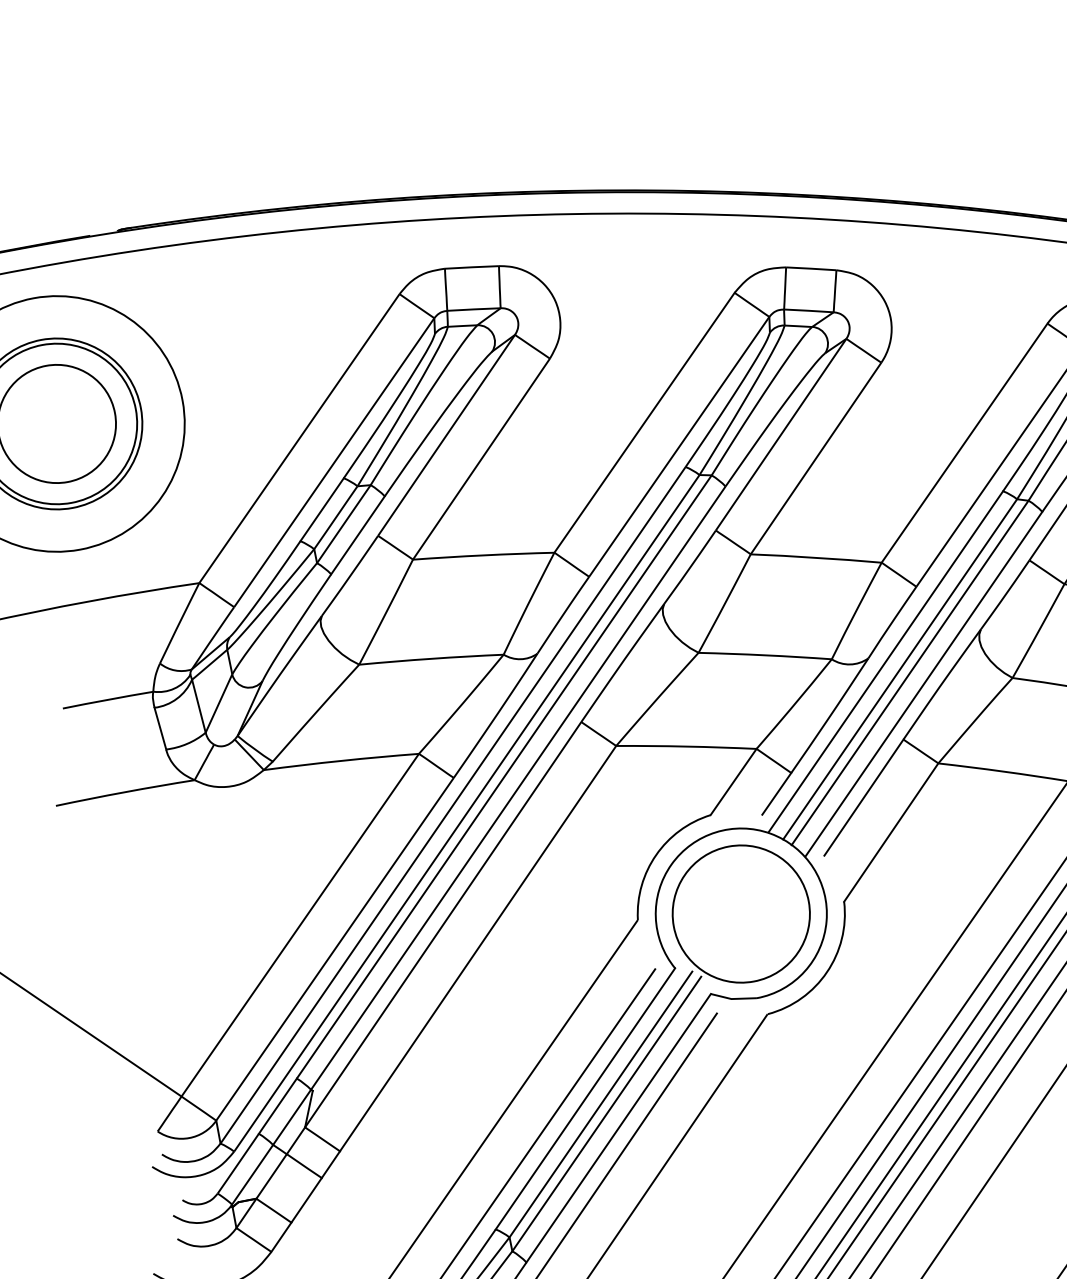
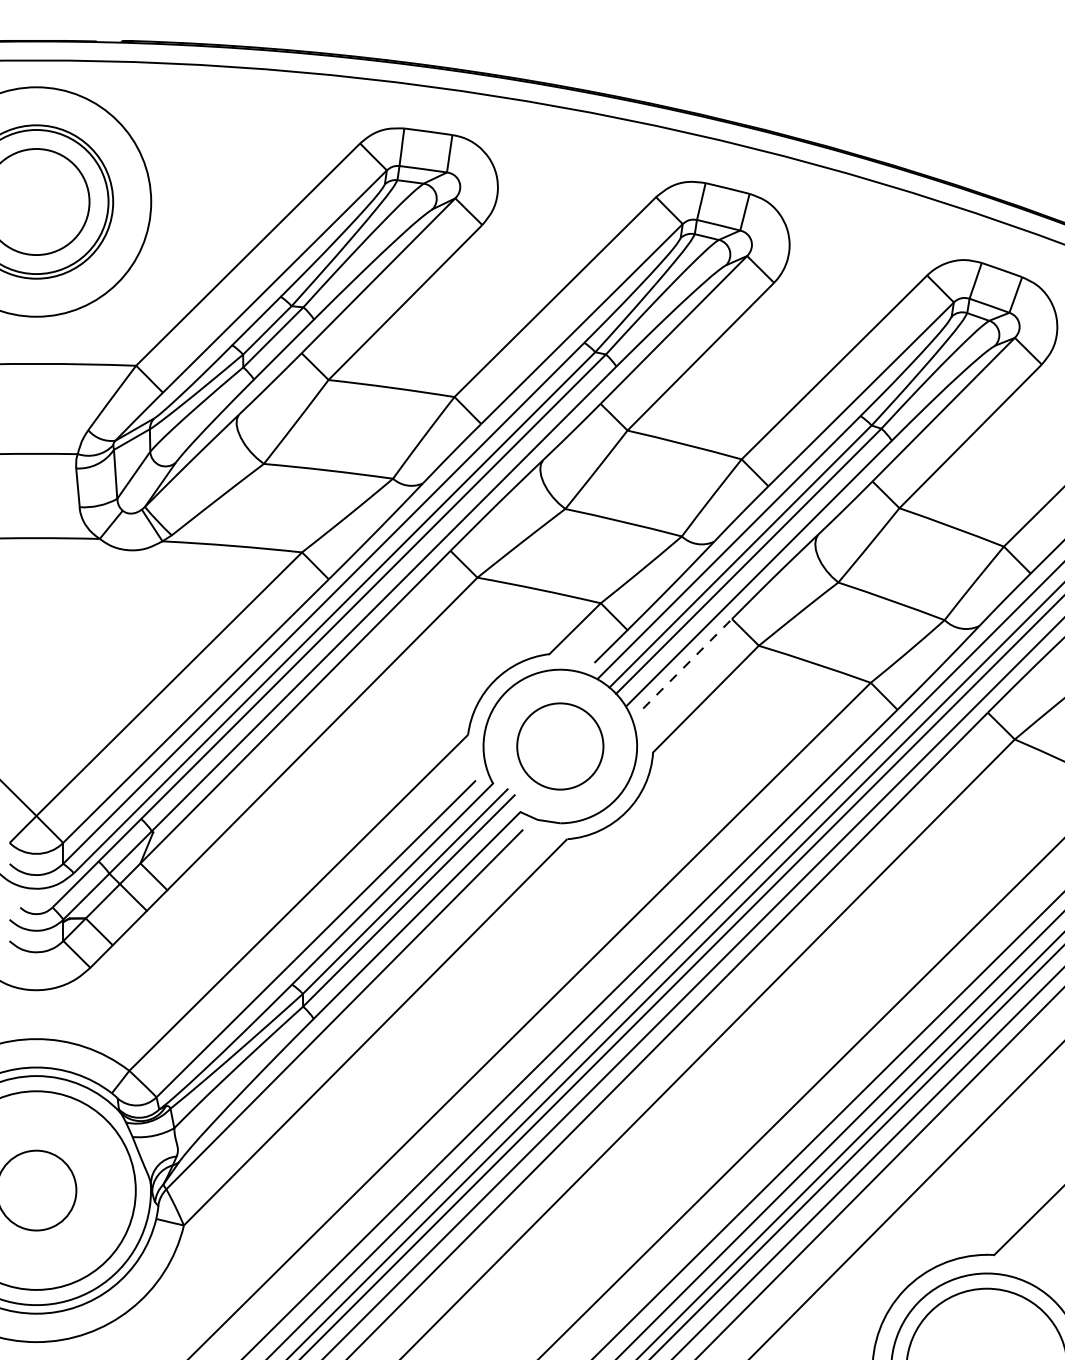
line: (863, 797) -> (687, 663), solid -> dashed
circle: (740, 914) -> (559, 746), size x0.7

